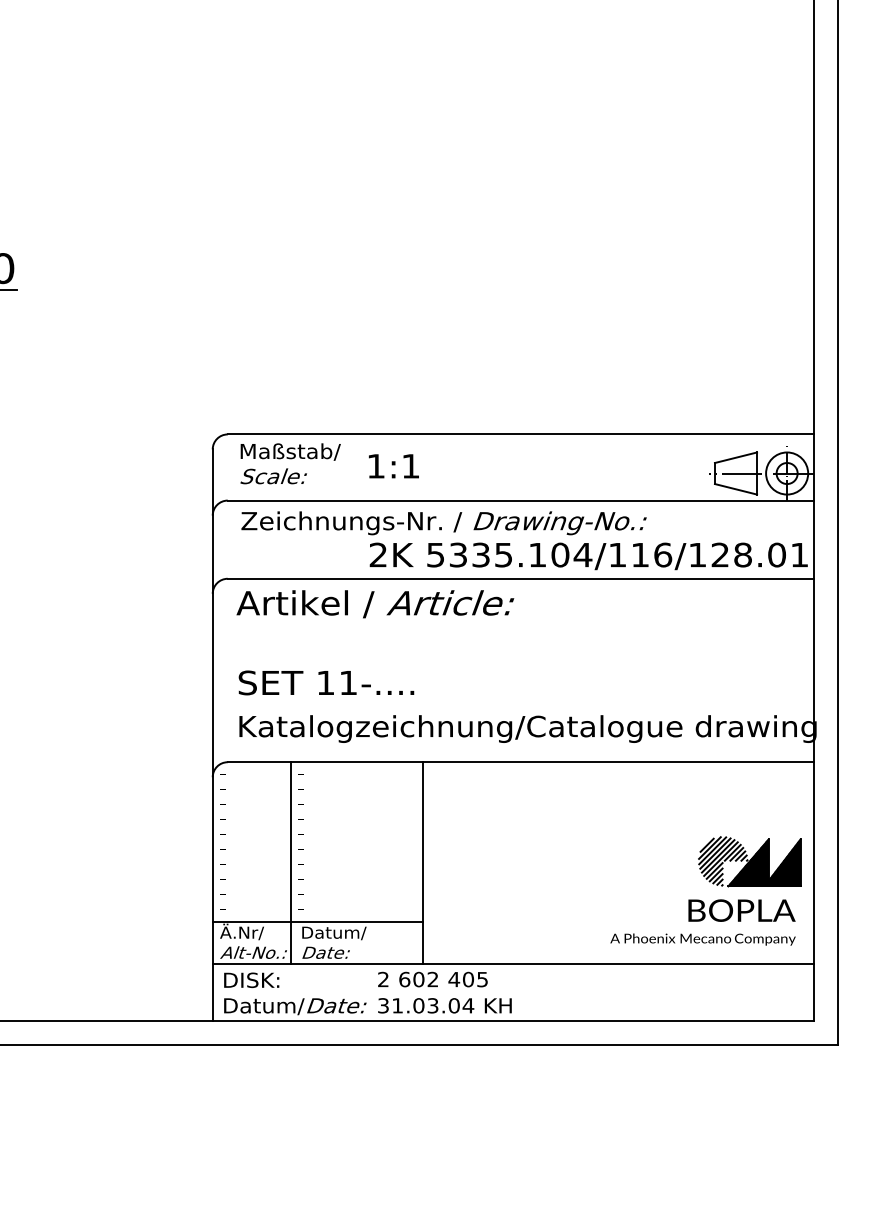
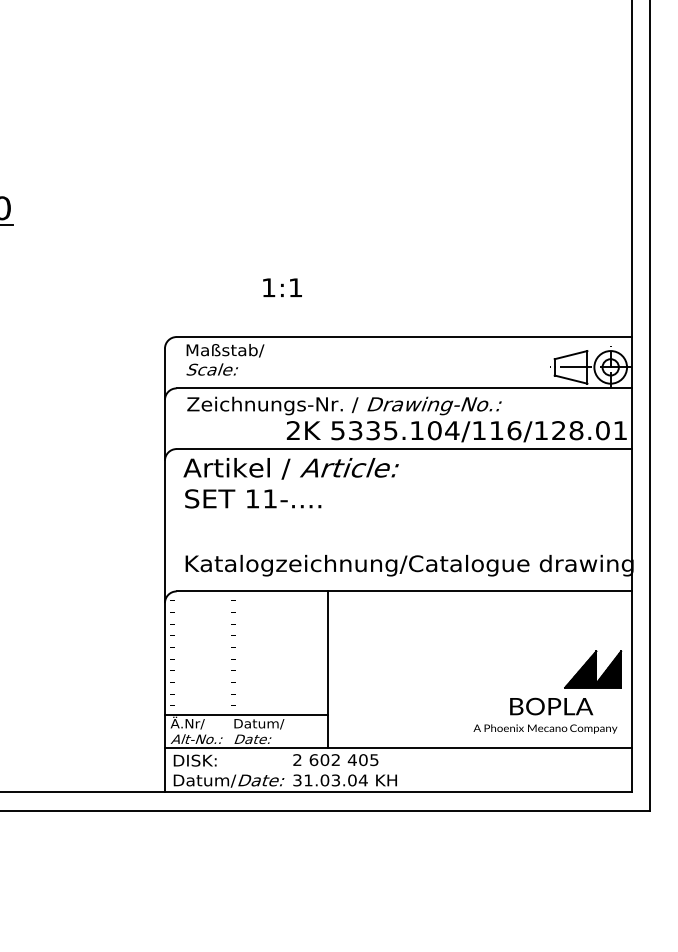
text: (393, 465) -> (282, 287), moved
text: (326, 682) -> (253, 498), moved
hatch: (722, 861) -> (560, 668), removed
line: (290, 862) -> (225, 669), removed
text: (741, 910) -> (551, 706), moved

